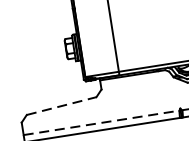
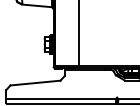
line: (61, 106) -> (35, 83), dashed -> solid
line: (103, 121) -> (62, 98), dashed -> solid

